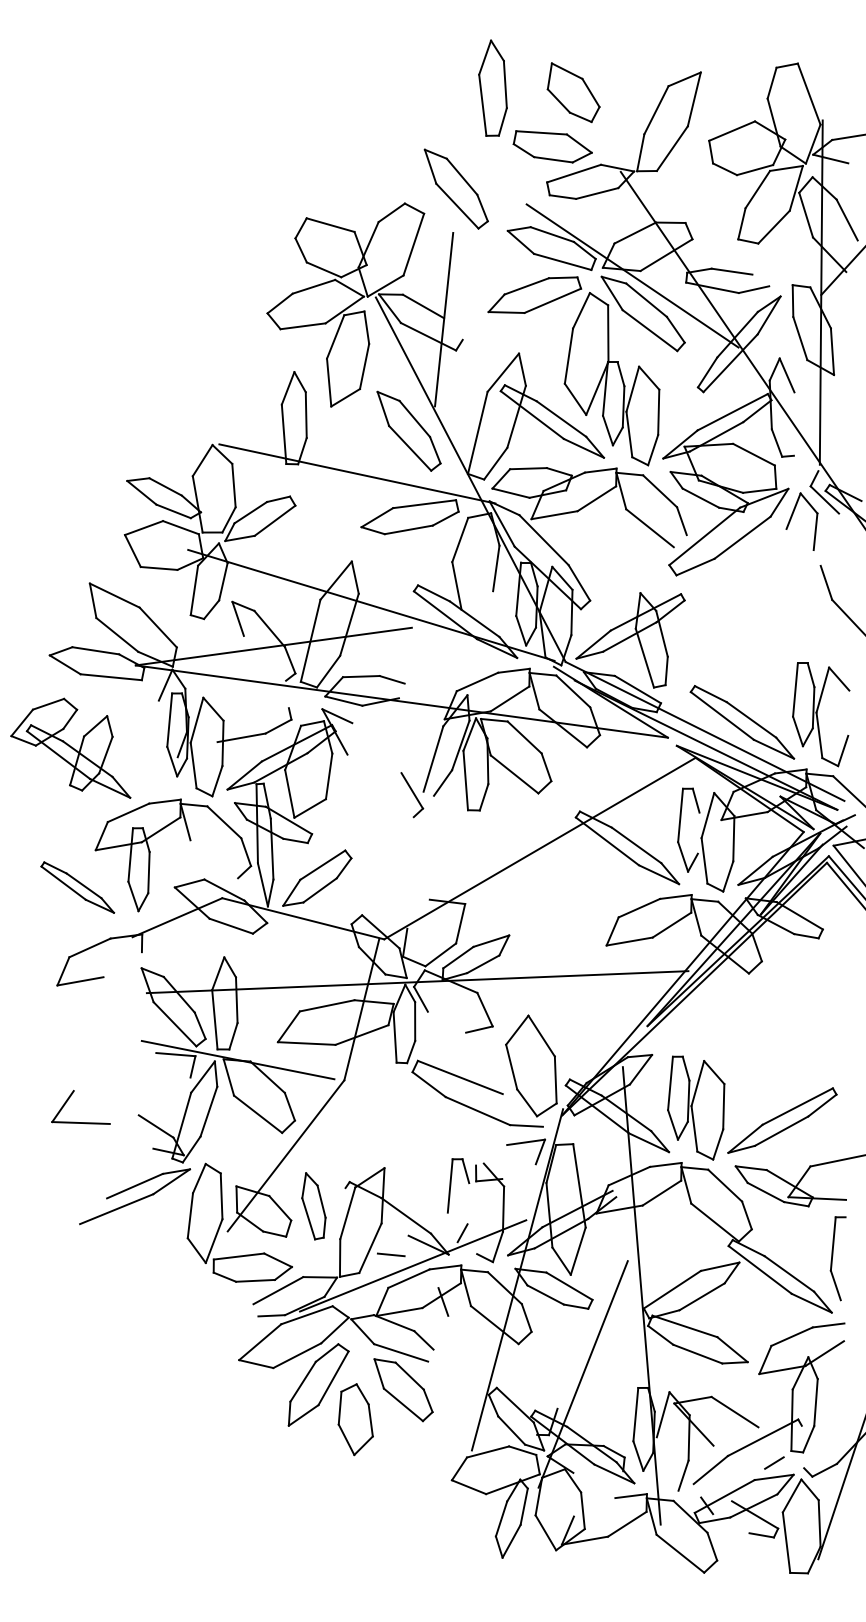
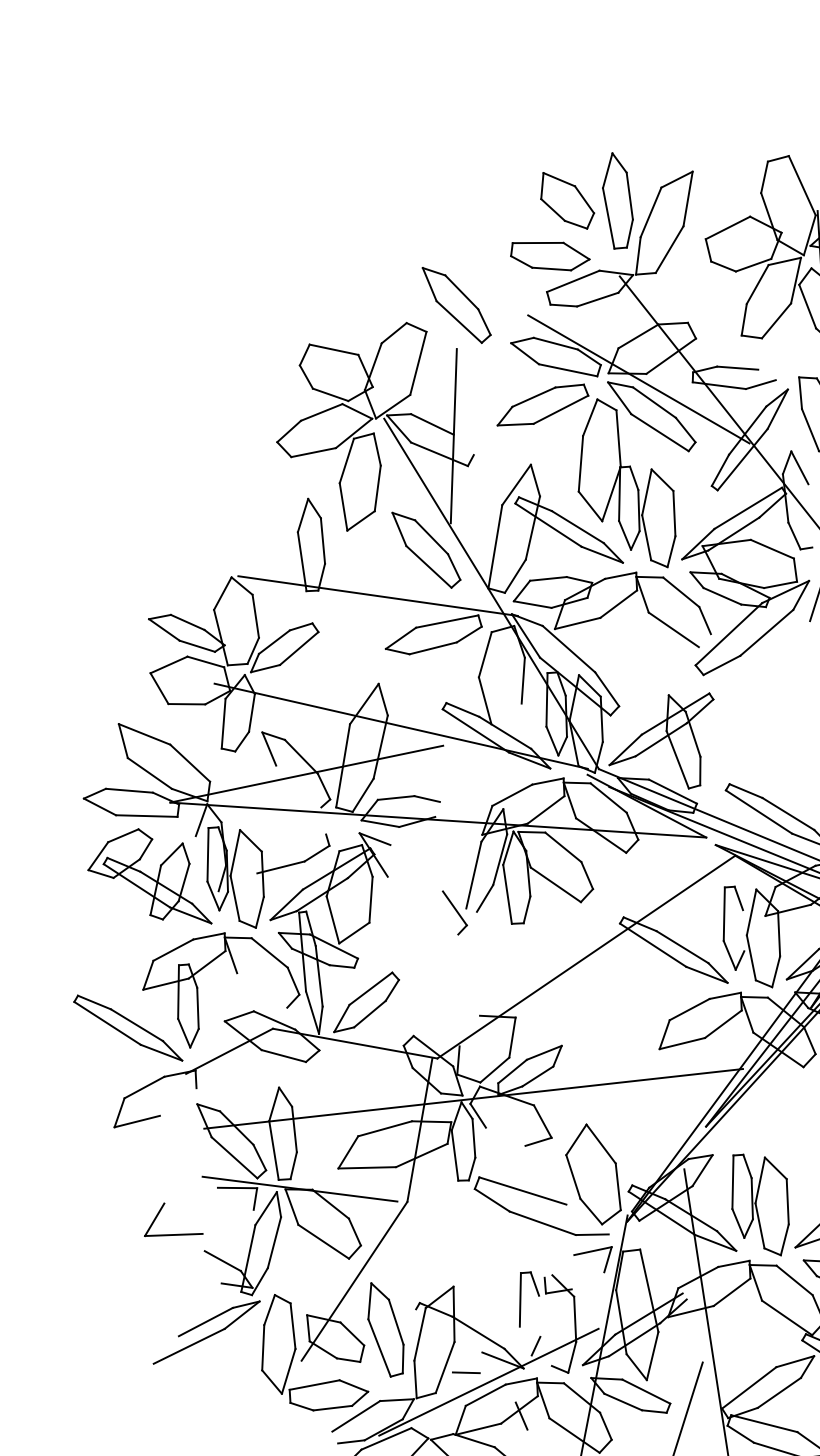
part: (492, 87) -> (617, 200), moved
part: (70, 747) -> (148, 877), moved
part: (77, 887) -> (127, 1028), size x1.43
part: (69, 1099) -> (160, 1212), moved
part: (313, 1206) -> (385, 1329), size x1.43

